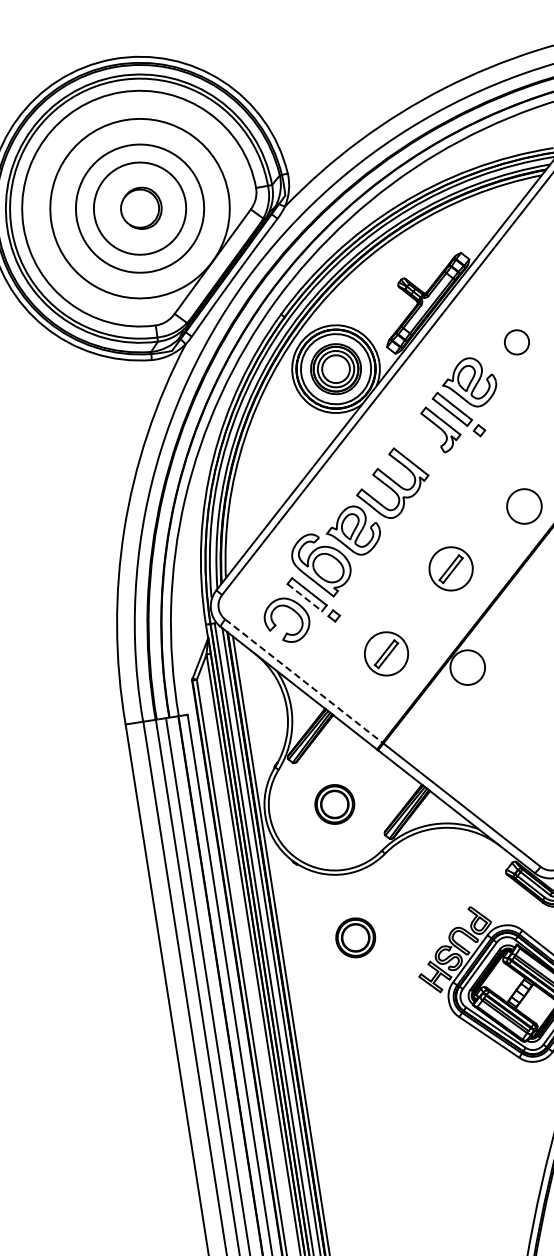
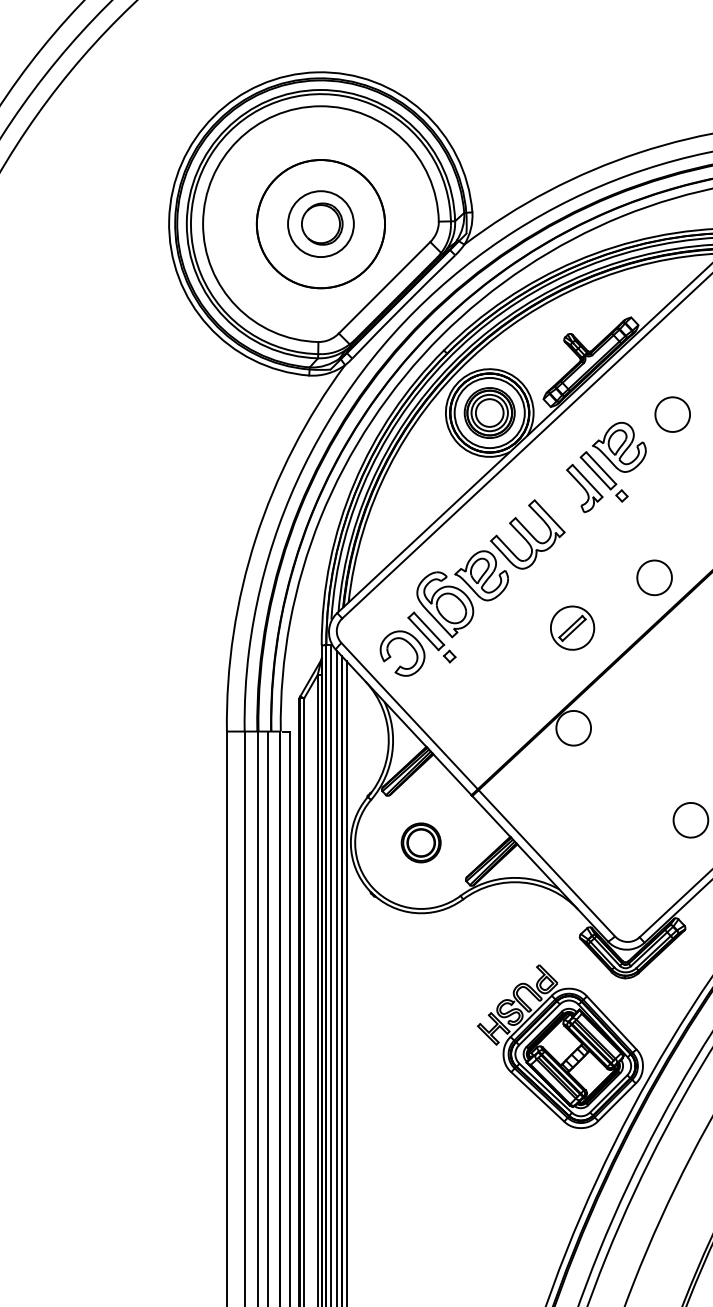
circle: (139, 209) -> (320, 224), size x0.71
circle: (139, 209) -> (320, 224), size x0.71
part: (516, 342) -> (672, 414), size x1.43
line: (304, 597) -> (423, 633), dashed -> solid
part: (386, 653) -> (495, 701), removed
line: (303, 681) -> (409, 716), dashed -> solid
part: (354, 937) -> (420, 977), removed

